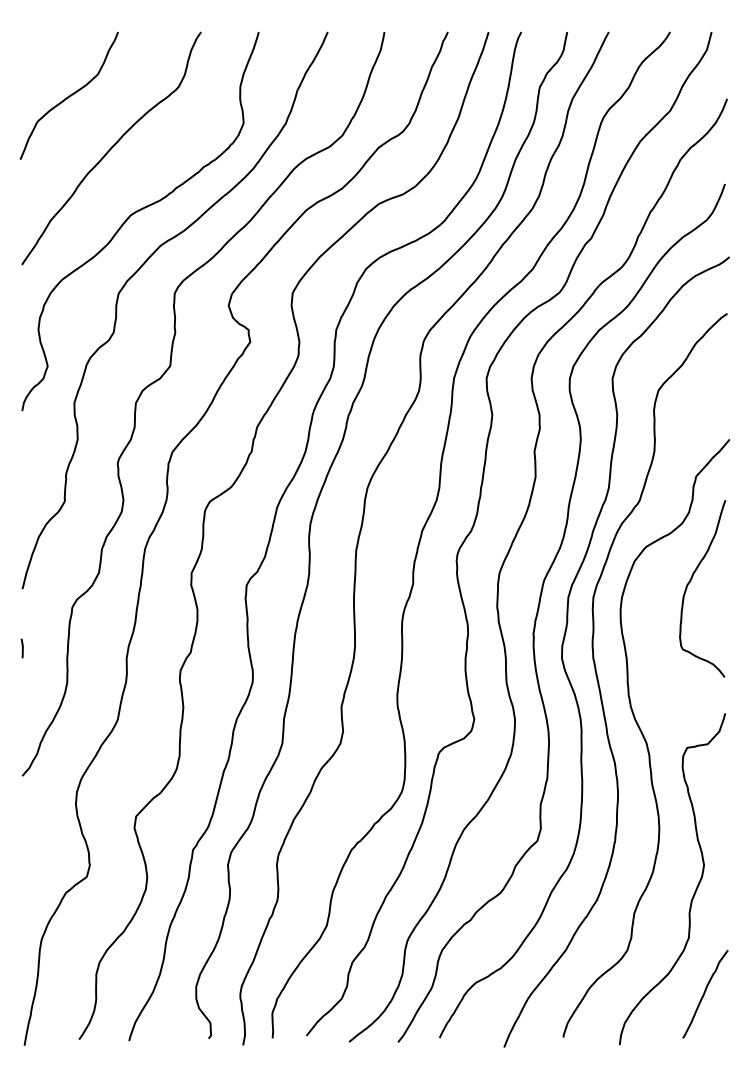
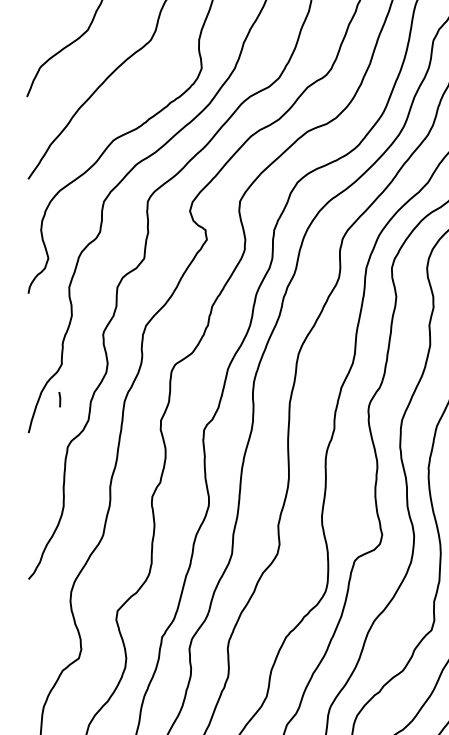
line: (22, 648) -> (59, 399), moved

